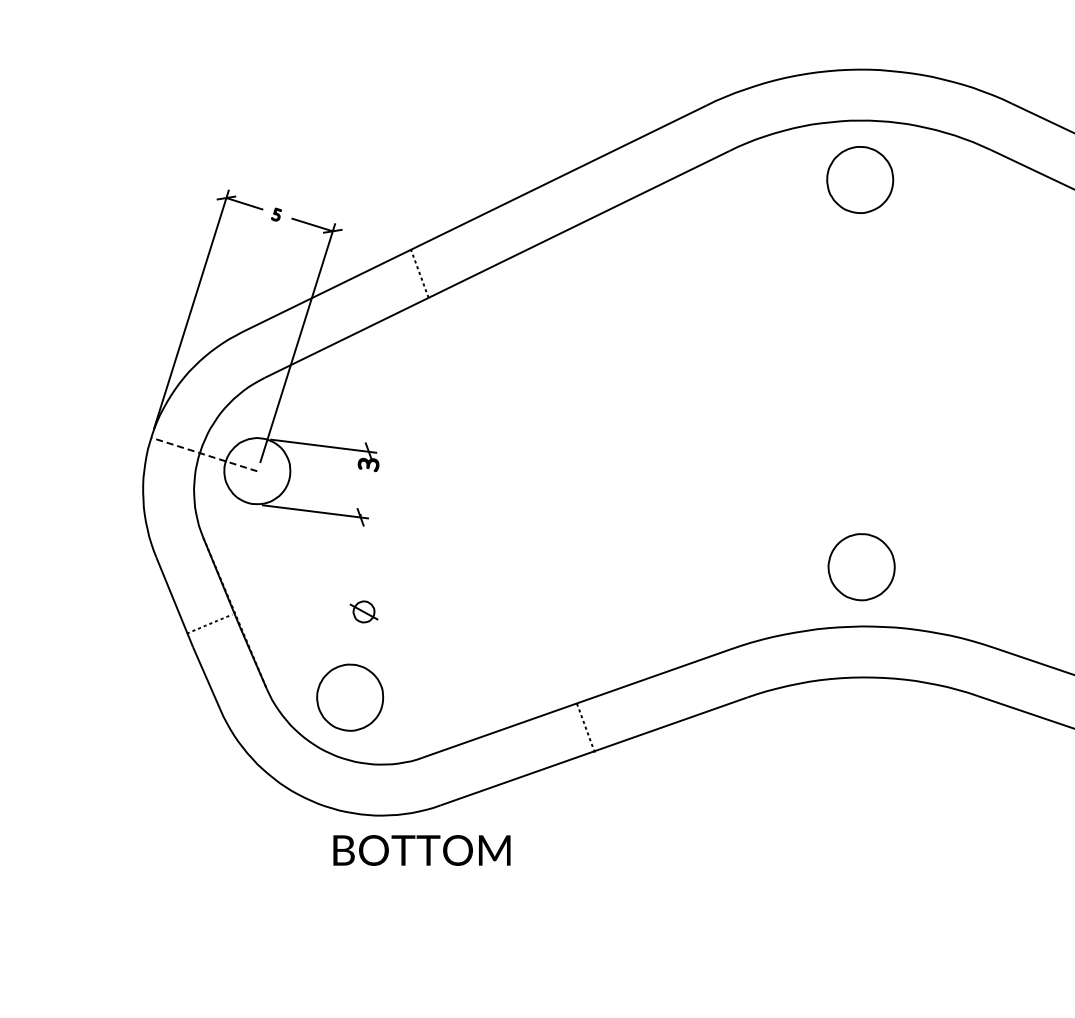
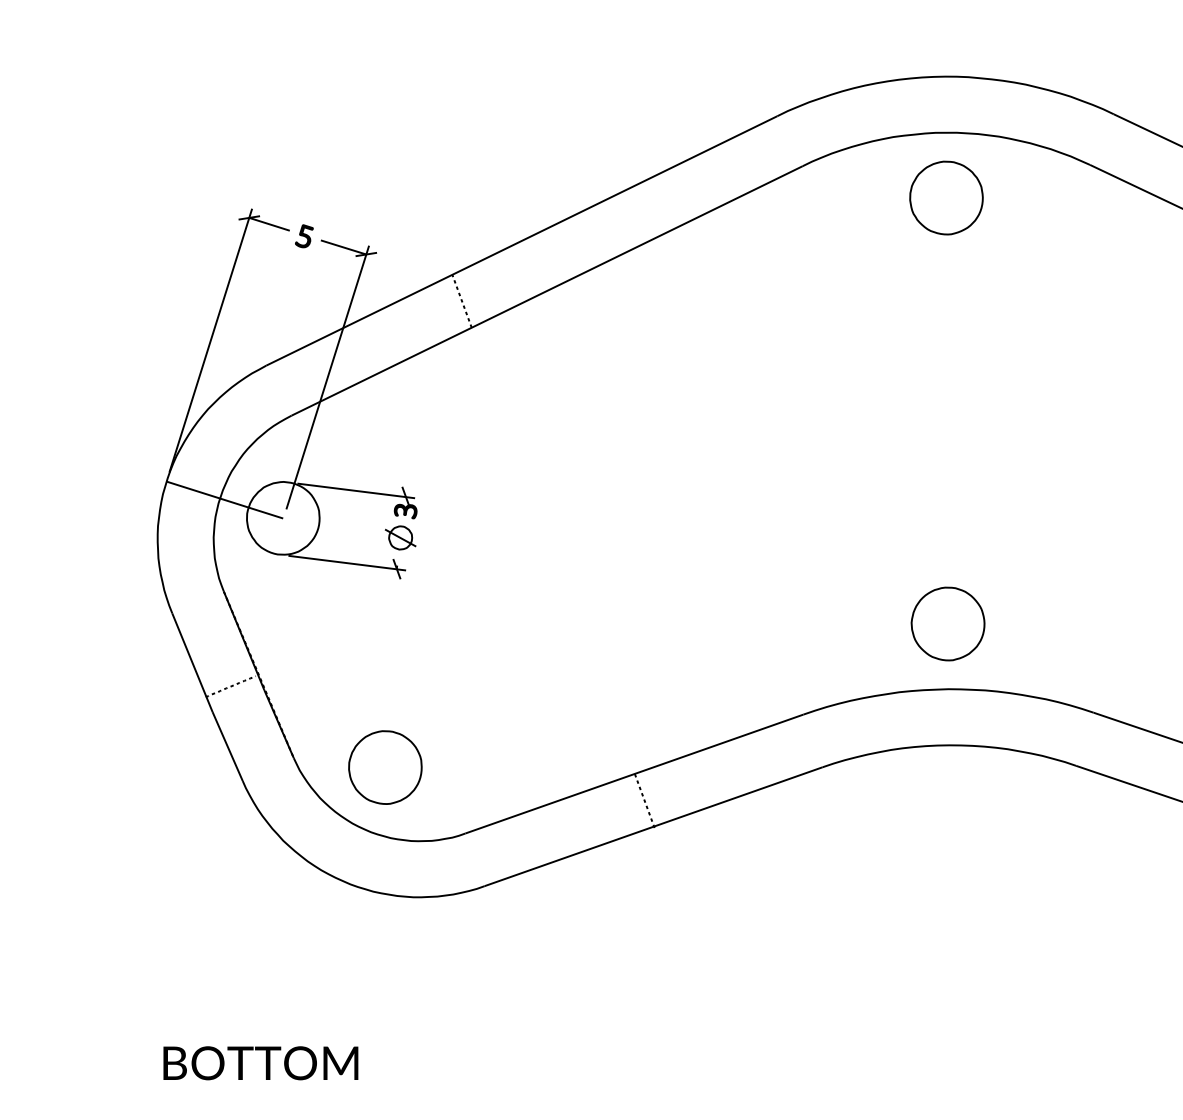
part: (276, 214) -> (304, 236), size x1.67
line: (204, 454) -> (225, 500), dashed -> solid
part: (363, 611) -> (400, 537), moved
text: (421, 850) -> (260, 1063), moved

